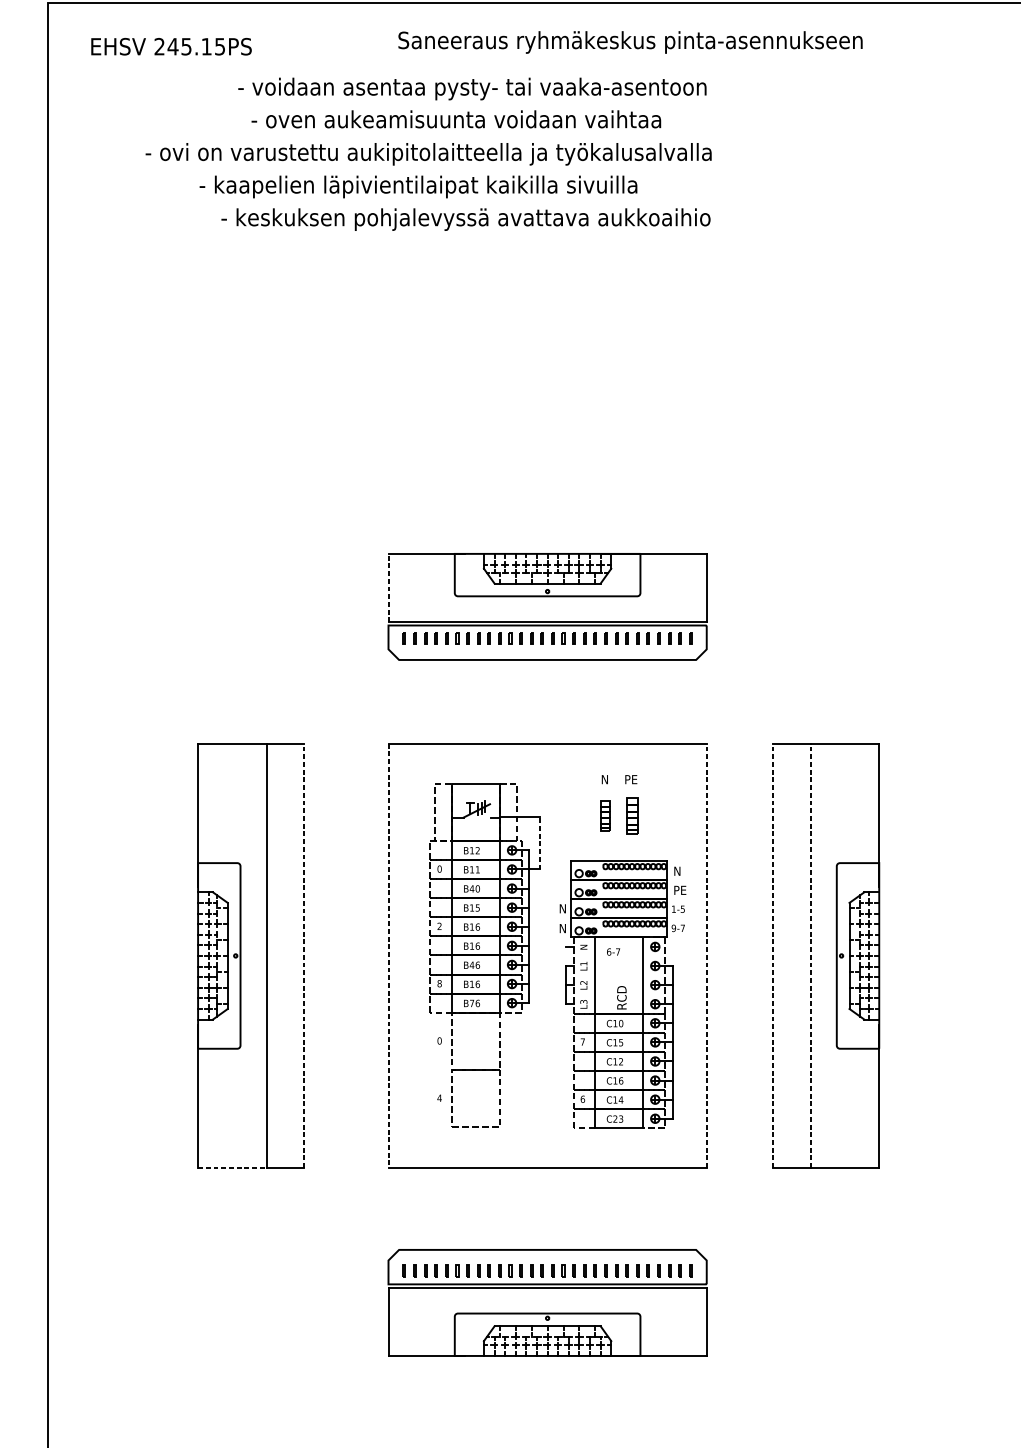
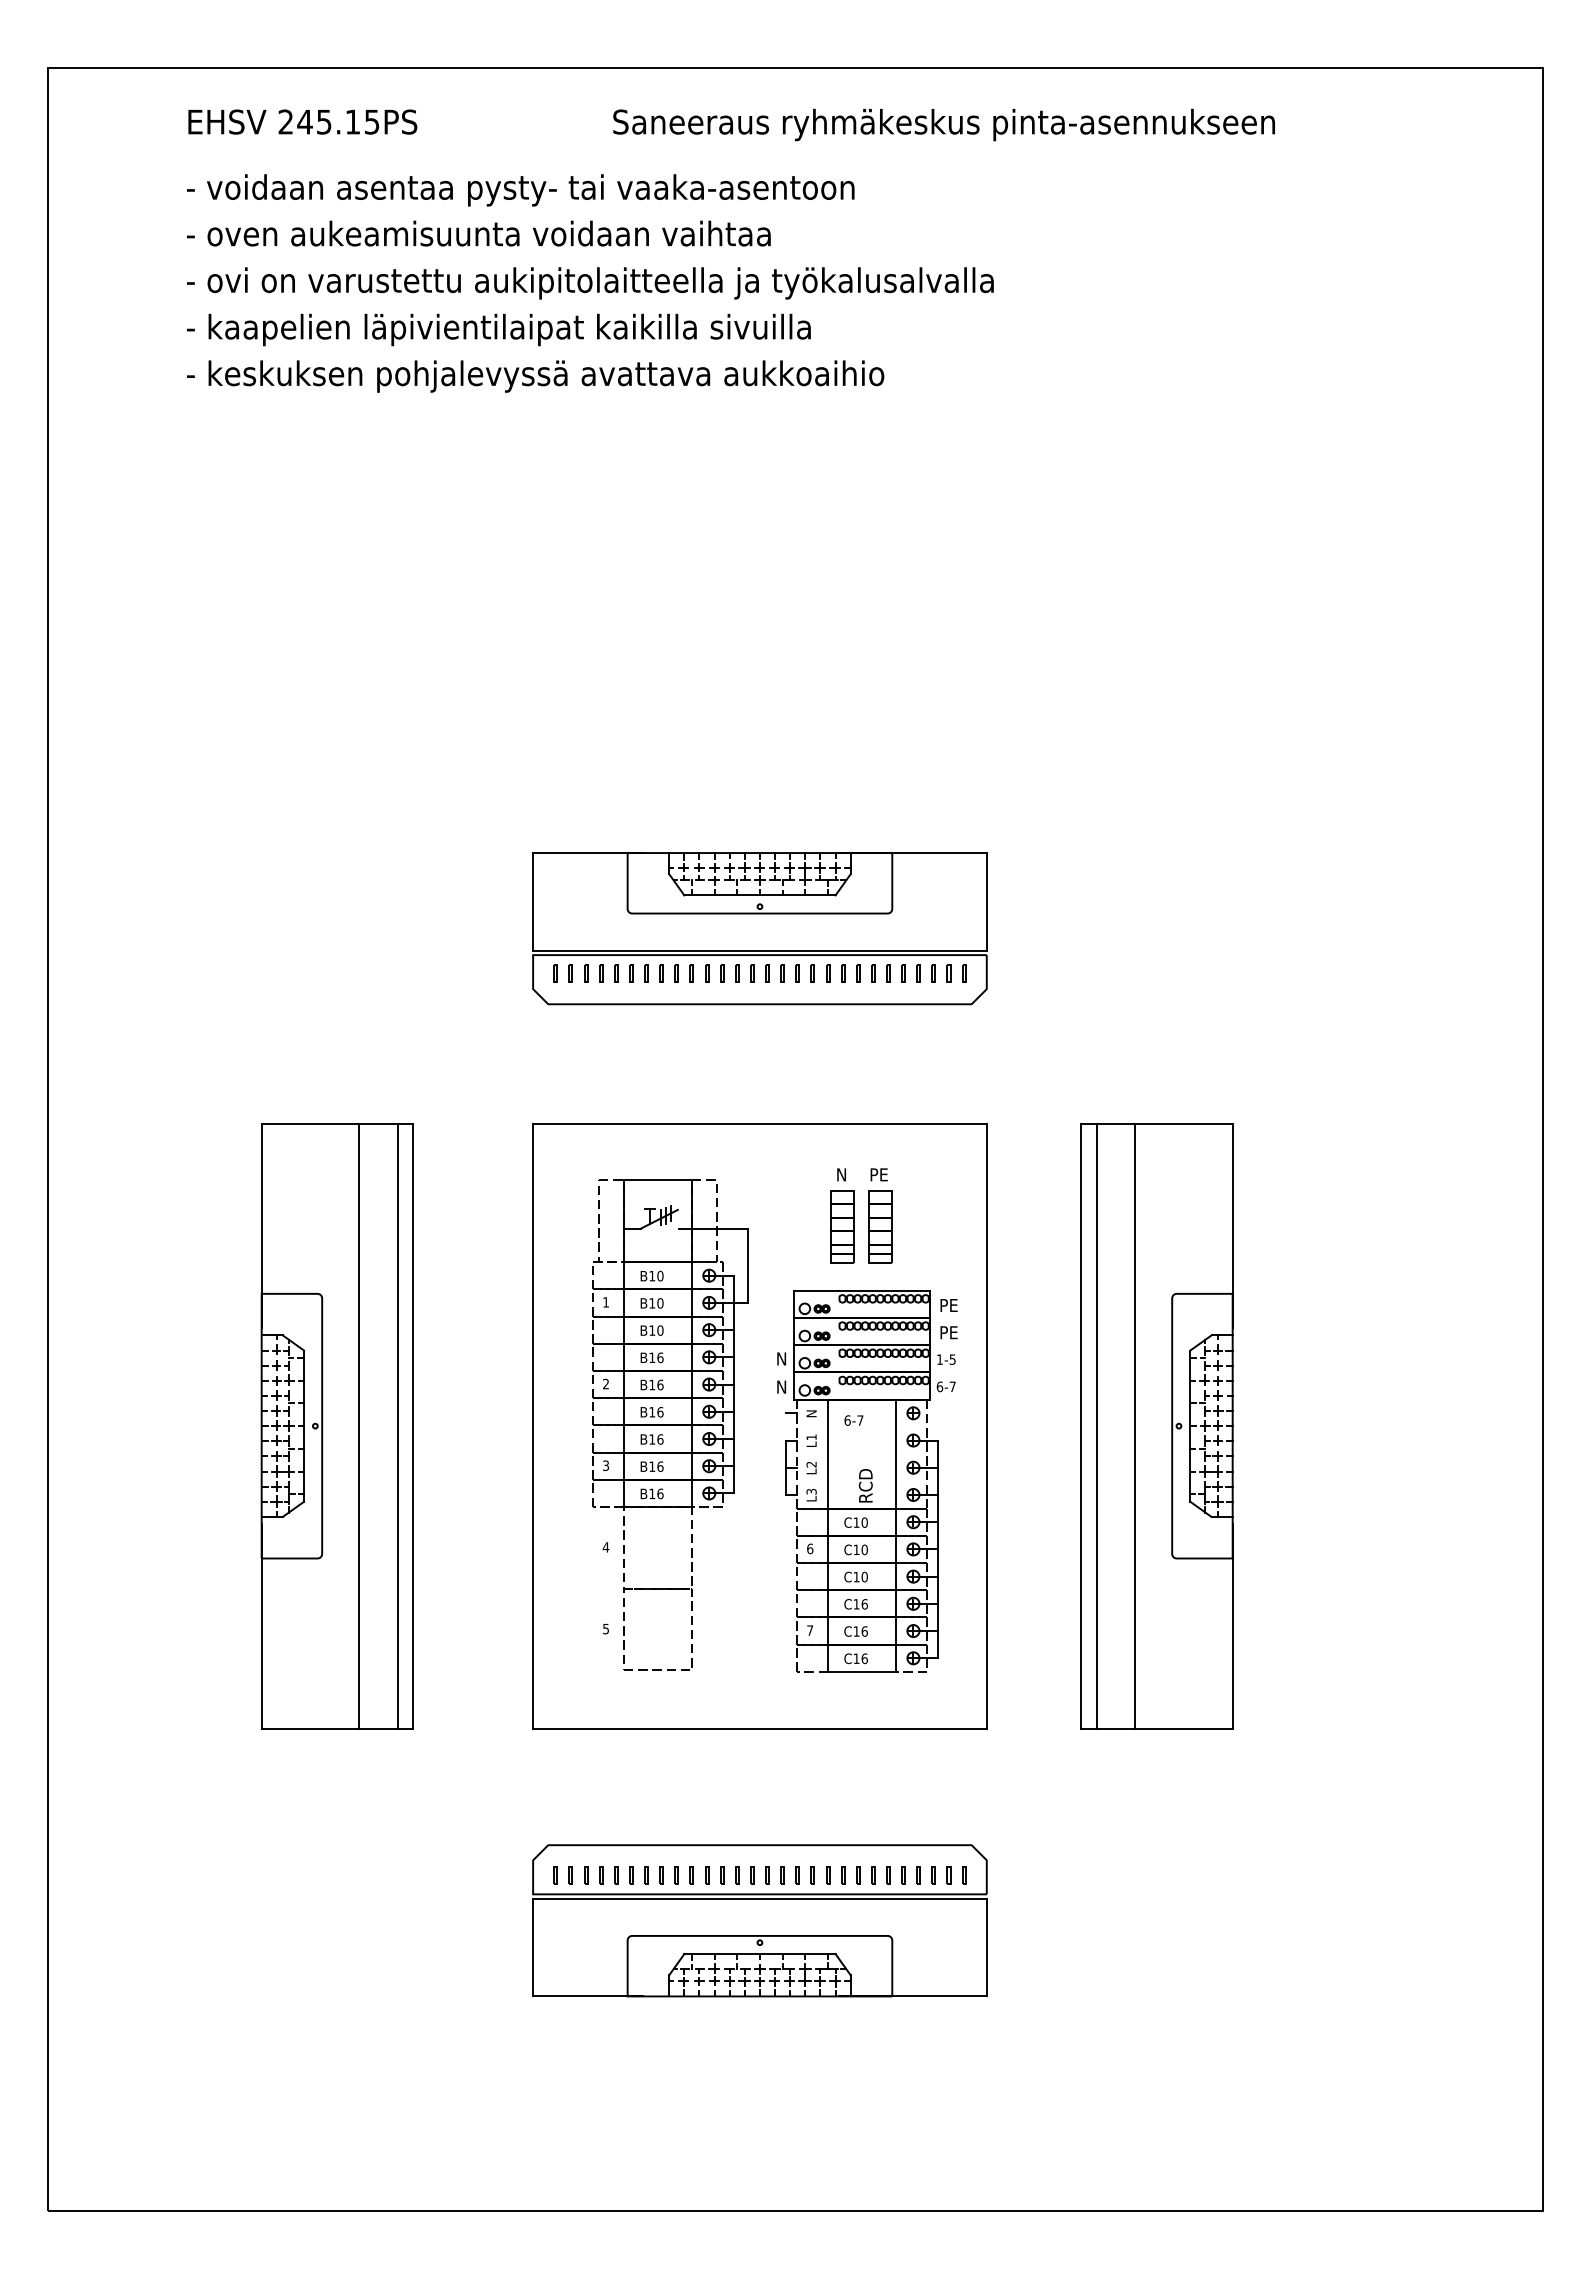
text: (630, 42) -> (943, 124), moved
text: (171, 46) -> (302, 121), moved
text: (472, 89) -> (520, 190), moved
text: (456, 119) -> (478, 233), moved
text: (418, 186) -> (498, 329), moved
text: (465, 219) -> (535, 376), moved
line: (388, 587) -> (533, 901), dashed -> solid
part: (605, 815) -> (842, 1226), size x1.67
part: (632, 815) -> (880, 1226), size x1.43
line: (539, 843) -> (748, 1265), dashed -> solid
text: (477, 850) -> (660, 1275), B12 -> B10
text: (439, 869) -> (605, 1302), 0 -> 1
text: (477, 869) -> (660, 1303), B11 -> B10
text: (680, 871) -> (949, 1305), N -> PE
text: (471, 888) -> (651, 1330), B40 -> B10
text: (477, 907) -> (660, 1357), B15 -> B16
text: (673, 928) -> (939, 1386), 9-7 -> 6-7
line: (293, 955) -> (397, 1425), added
line: (303, 955) -> (412, 1425), dashed -> solid
line: (706, 955) -> (986, 1425), dashed -> solid
line: (773, 955) -> (1081, 1425), dashed -> solid
line: (783, 955) -> (1096, 1425), added
line: (811, 955) -> (1135, 1425), dashed -> solid
line: (388, 956) -> (533, 1426), dashed -> solid
text: (471, 965) -> (651, 1439), B46 -> B16
text: (439, 983) -> (606, 1465), 8 -> 3
text: (472, 1003) -> (652, 1493), B76 -> B16
text: (439, 1041) -> (605, 1547), 0 -> 4
text: (583, 1041) -> (810, 1548), 7 -> 6
text: (620, 1042) -> (864, 1549), C15 -> C10
text: (620, 1061) -> (864, 1576), C12 -> C10
text: (439, 1097) -> (605, 1628), 4 -> 5
text: (583, 1099) -> (810, 1630), 6 -> 7
text: (620, 1099) -> (864, 1631), C14 -> C16
text: (618, 1118) -> (860, 1658), C23 -> C16
line: (232, 1168) -> (310, 1728), dashed -> solid

